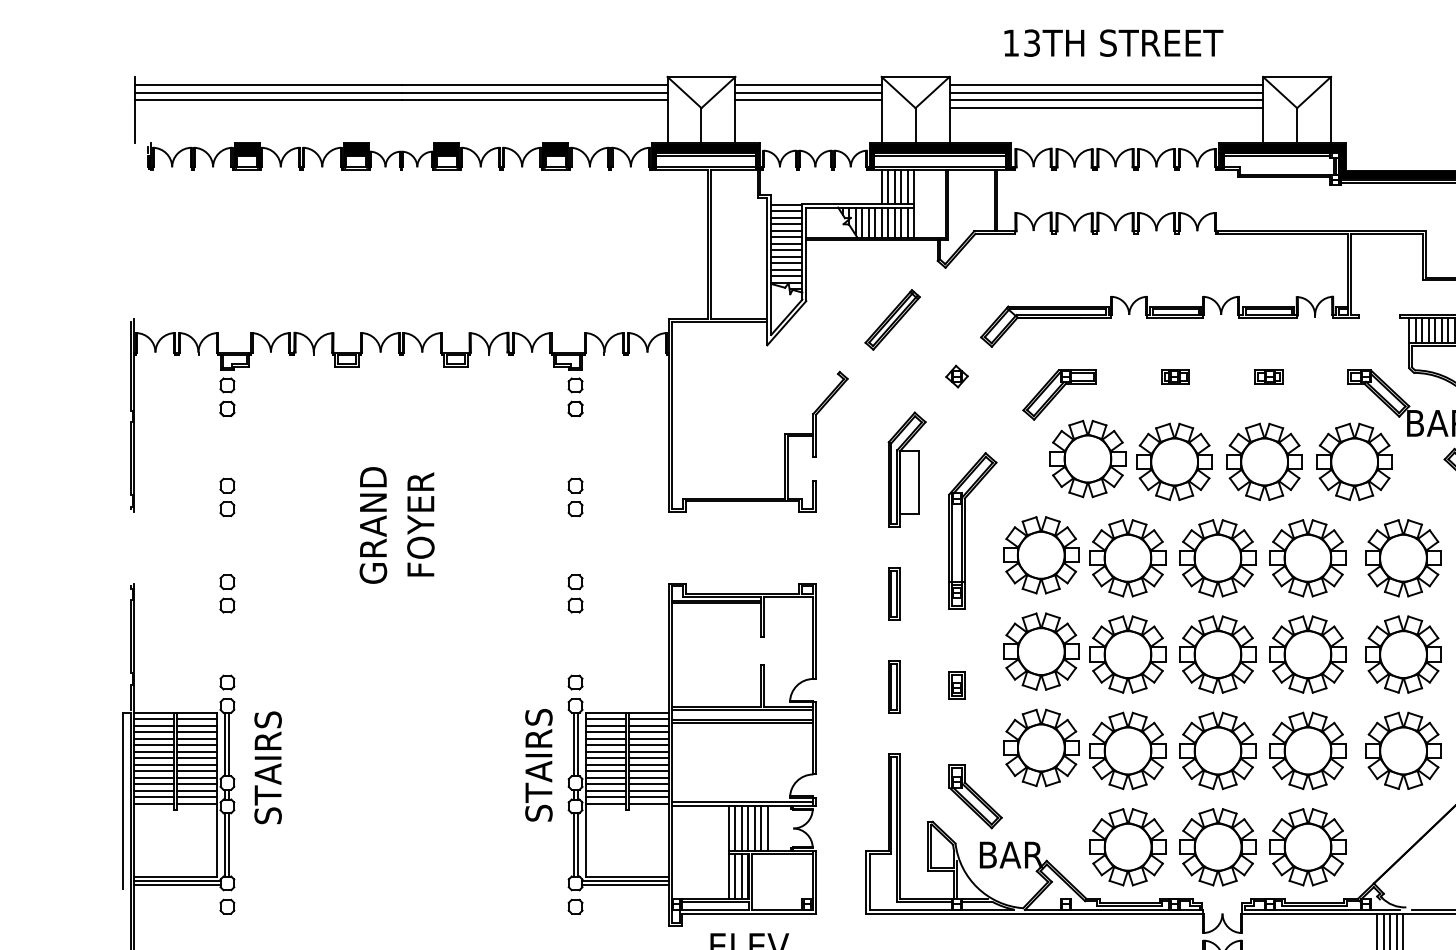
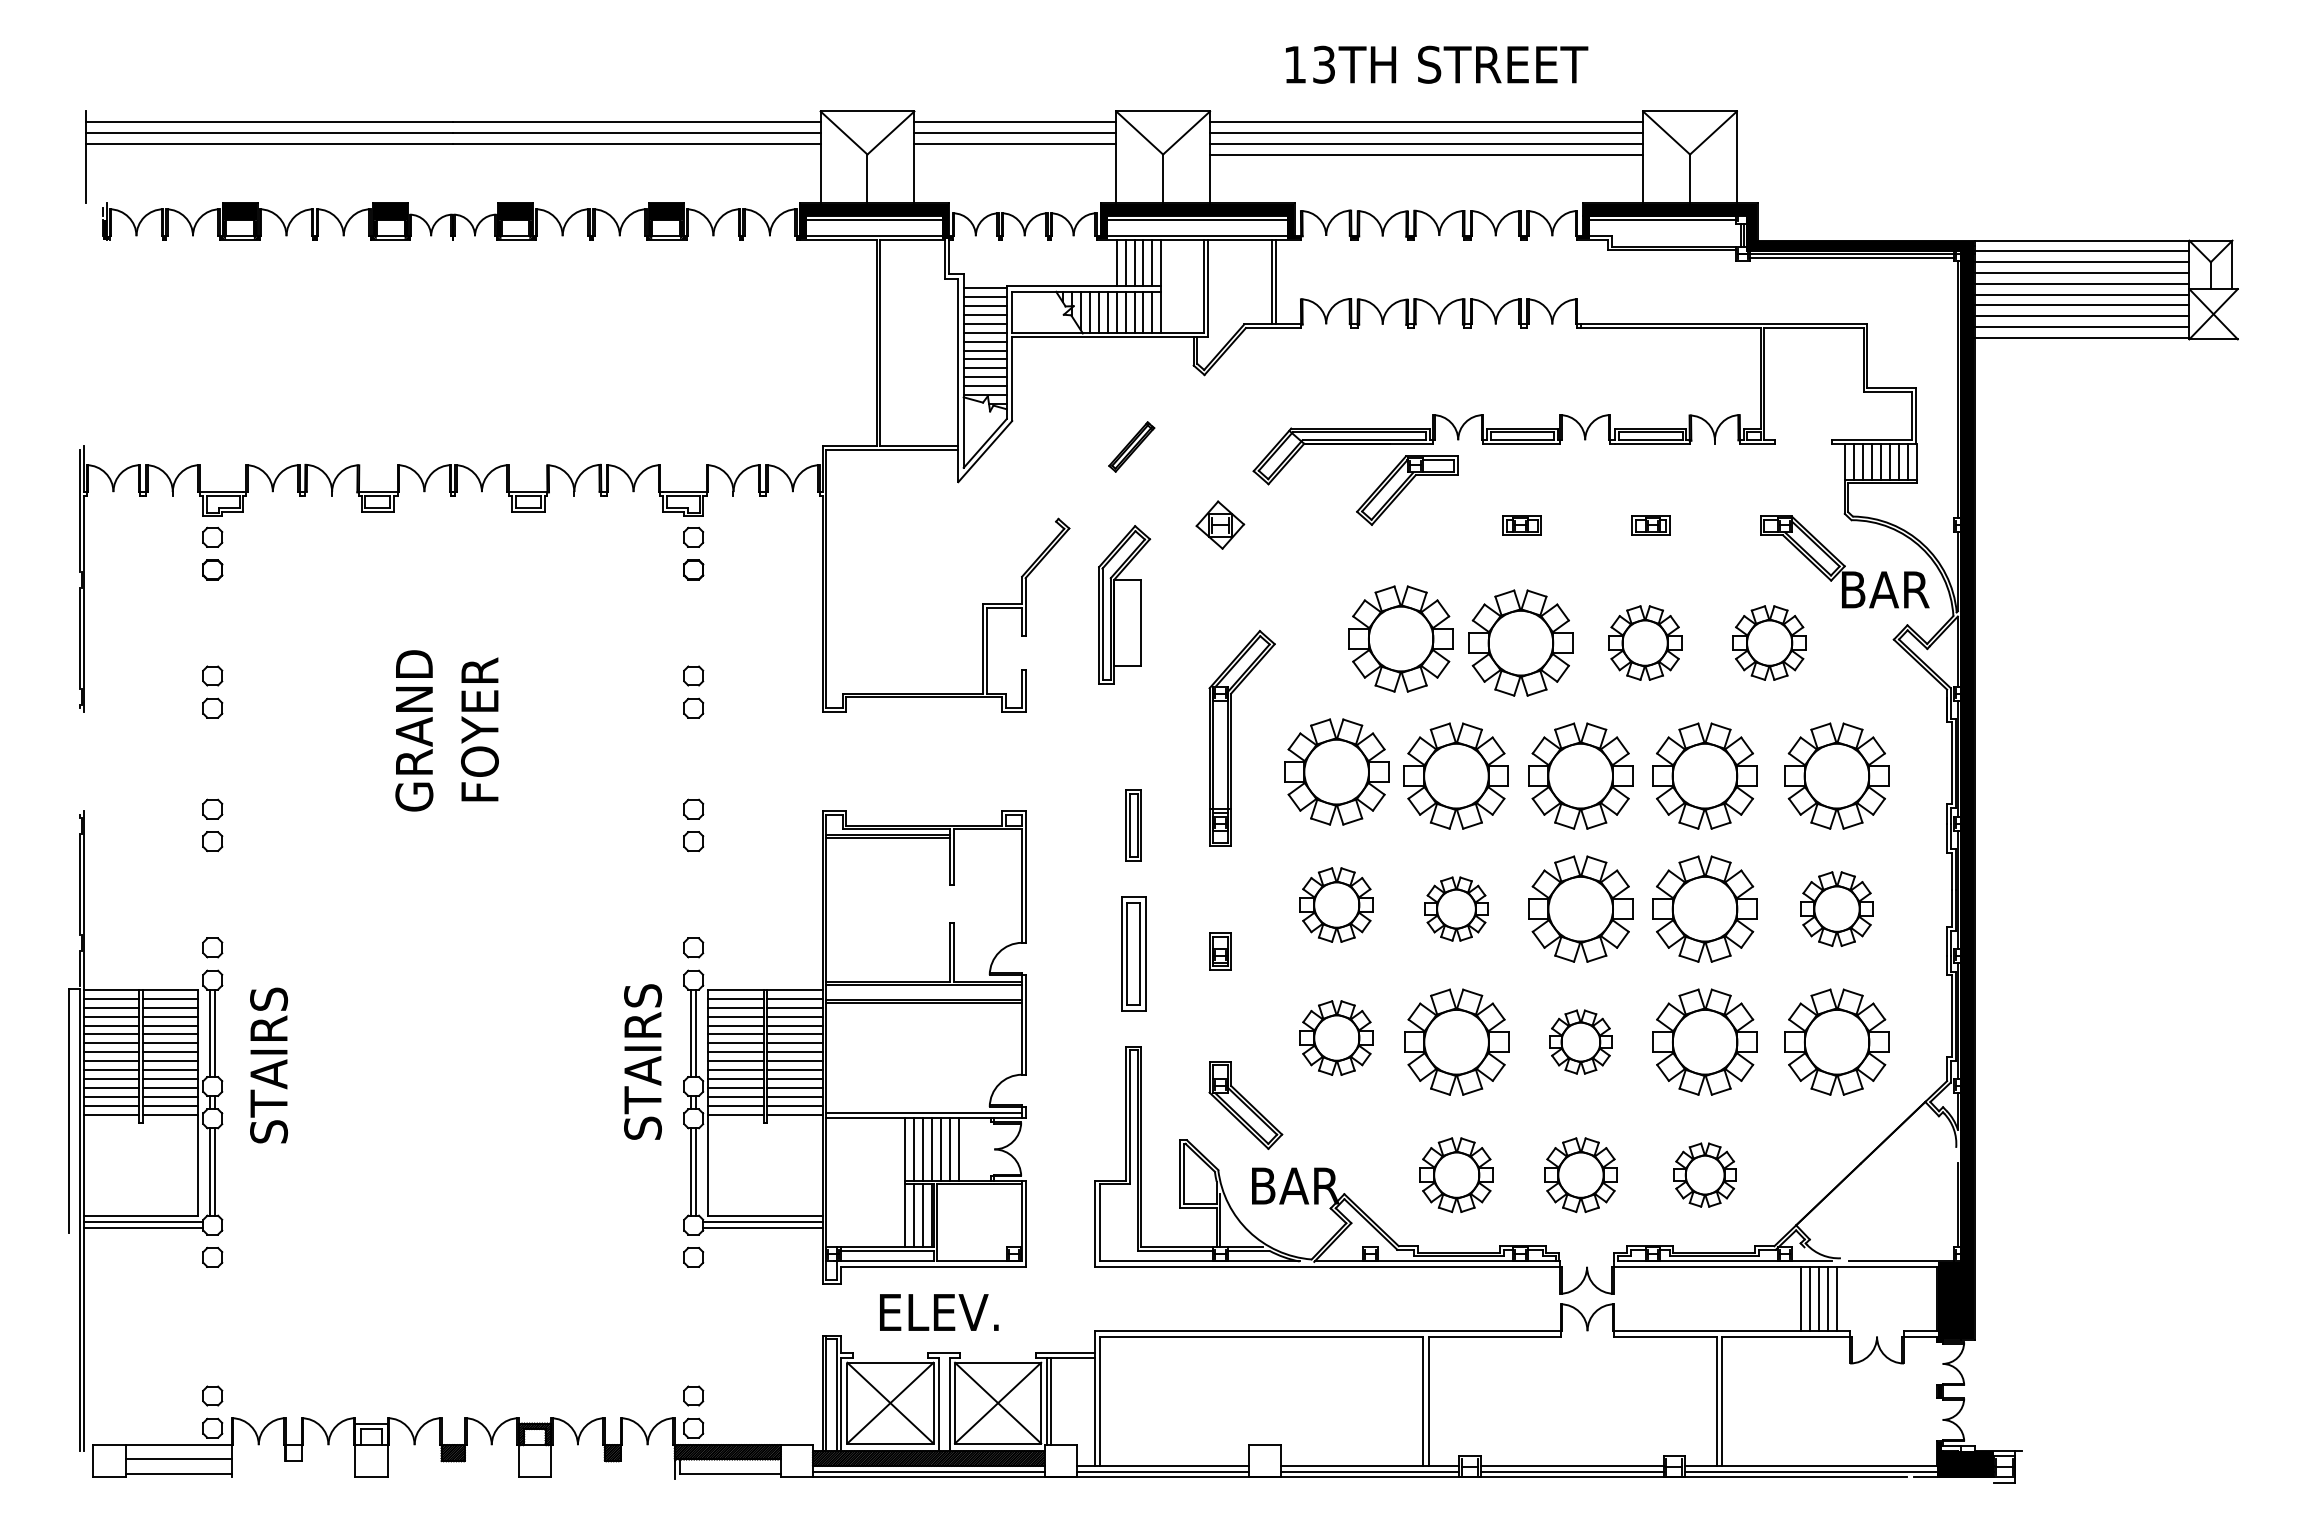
part: (892, 319) -> (1131, 446), size x0.6
part: (957, 376) -> (1220, 525), size x1.6
part: (1059, 394) -> (1407, 490), moved
part: (1264, 461) -> (1644, 642), size x0.7
part: (1354, 461) -> (1769, 642), size x0.7
part: (907, 469) -> (1124, 604), moved
part: (1041, 651) -> (1336, 904), size x0.7
part: (1127, 654) -> (1456, 908), size x0.6
part: (1403, 654) -> (1836, 908), size x0.7
part: (894, 686) -> (1133, 953), size x1.6
part: (1041, 747) -> (1336, 1037), size x0.7
part: (1217, 750) -> (1580, 1041), size x0.6
part: (1127, 846) -> (1456, 1174), size x0.7
part: (1217, 846) -> (1580, 1174), size x0.7
part: (1307, 846) -> (1704, 1174), size x0.6

